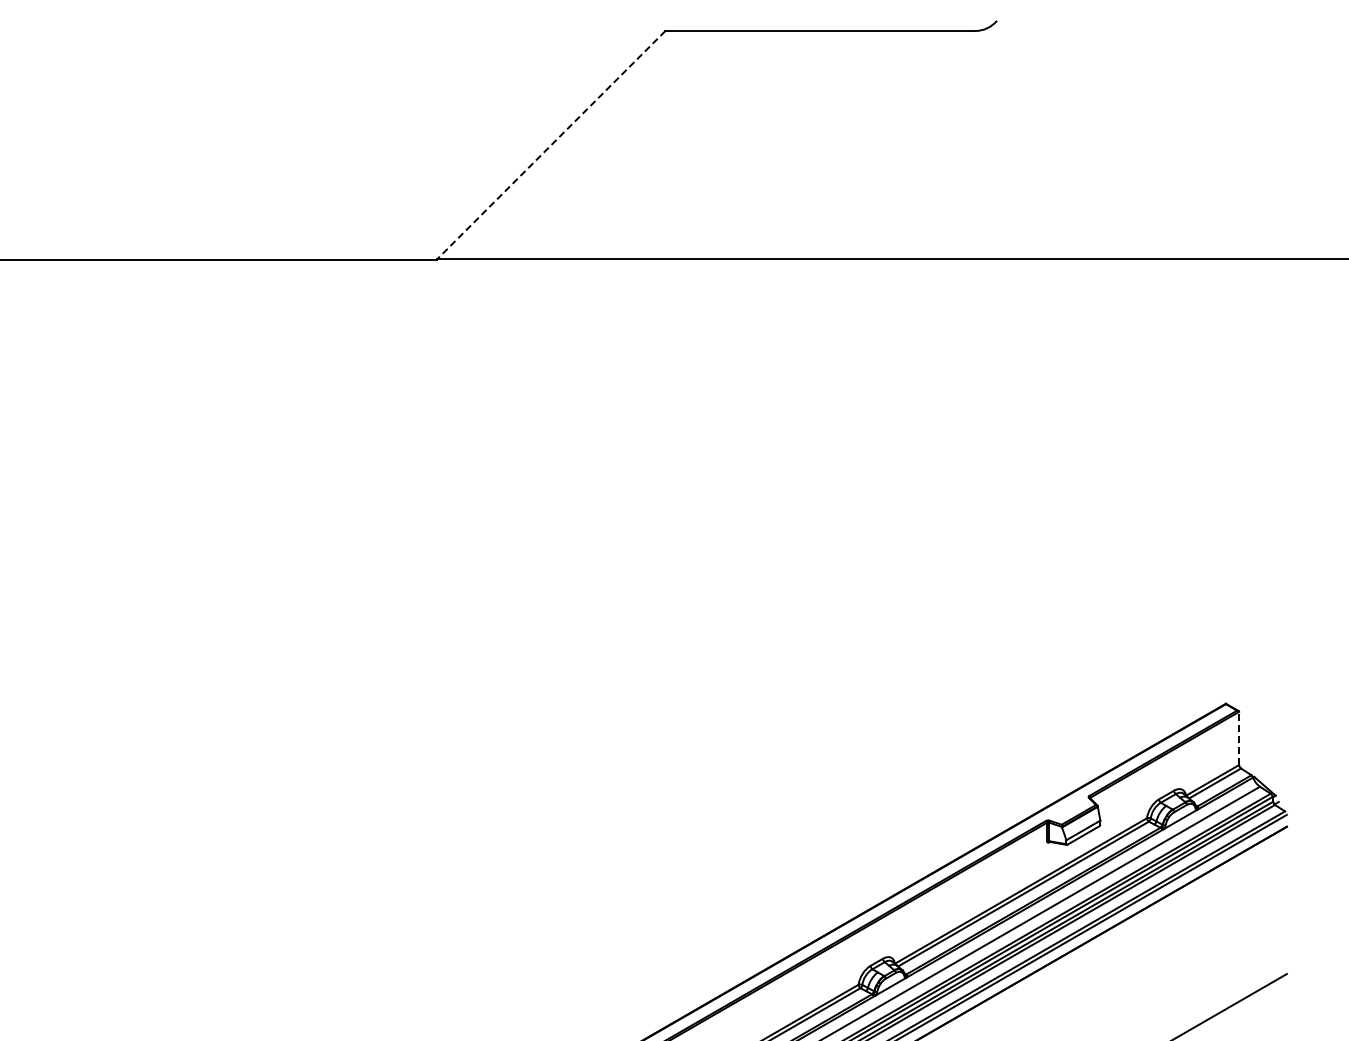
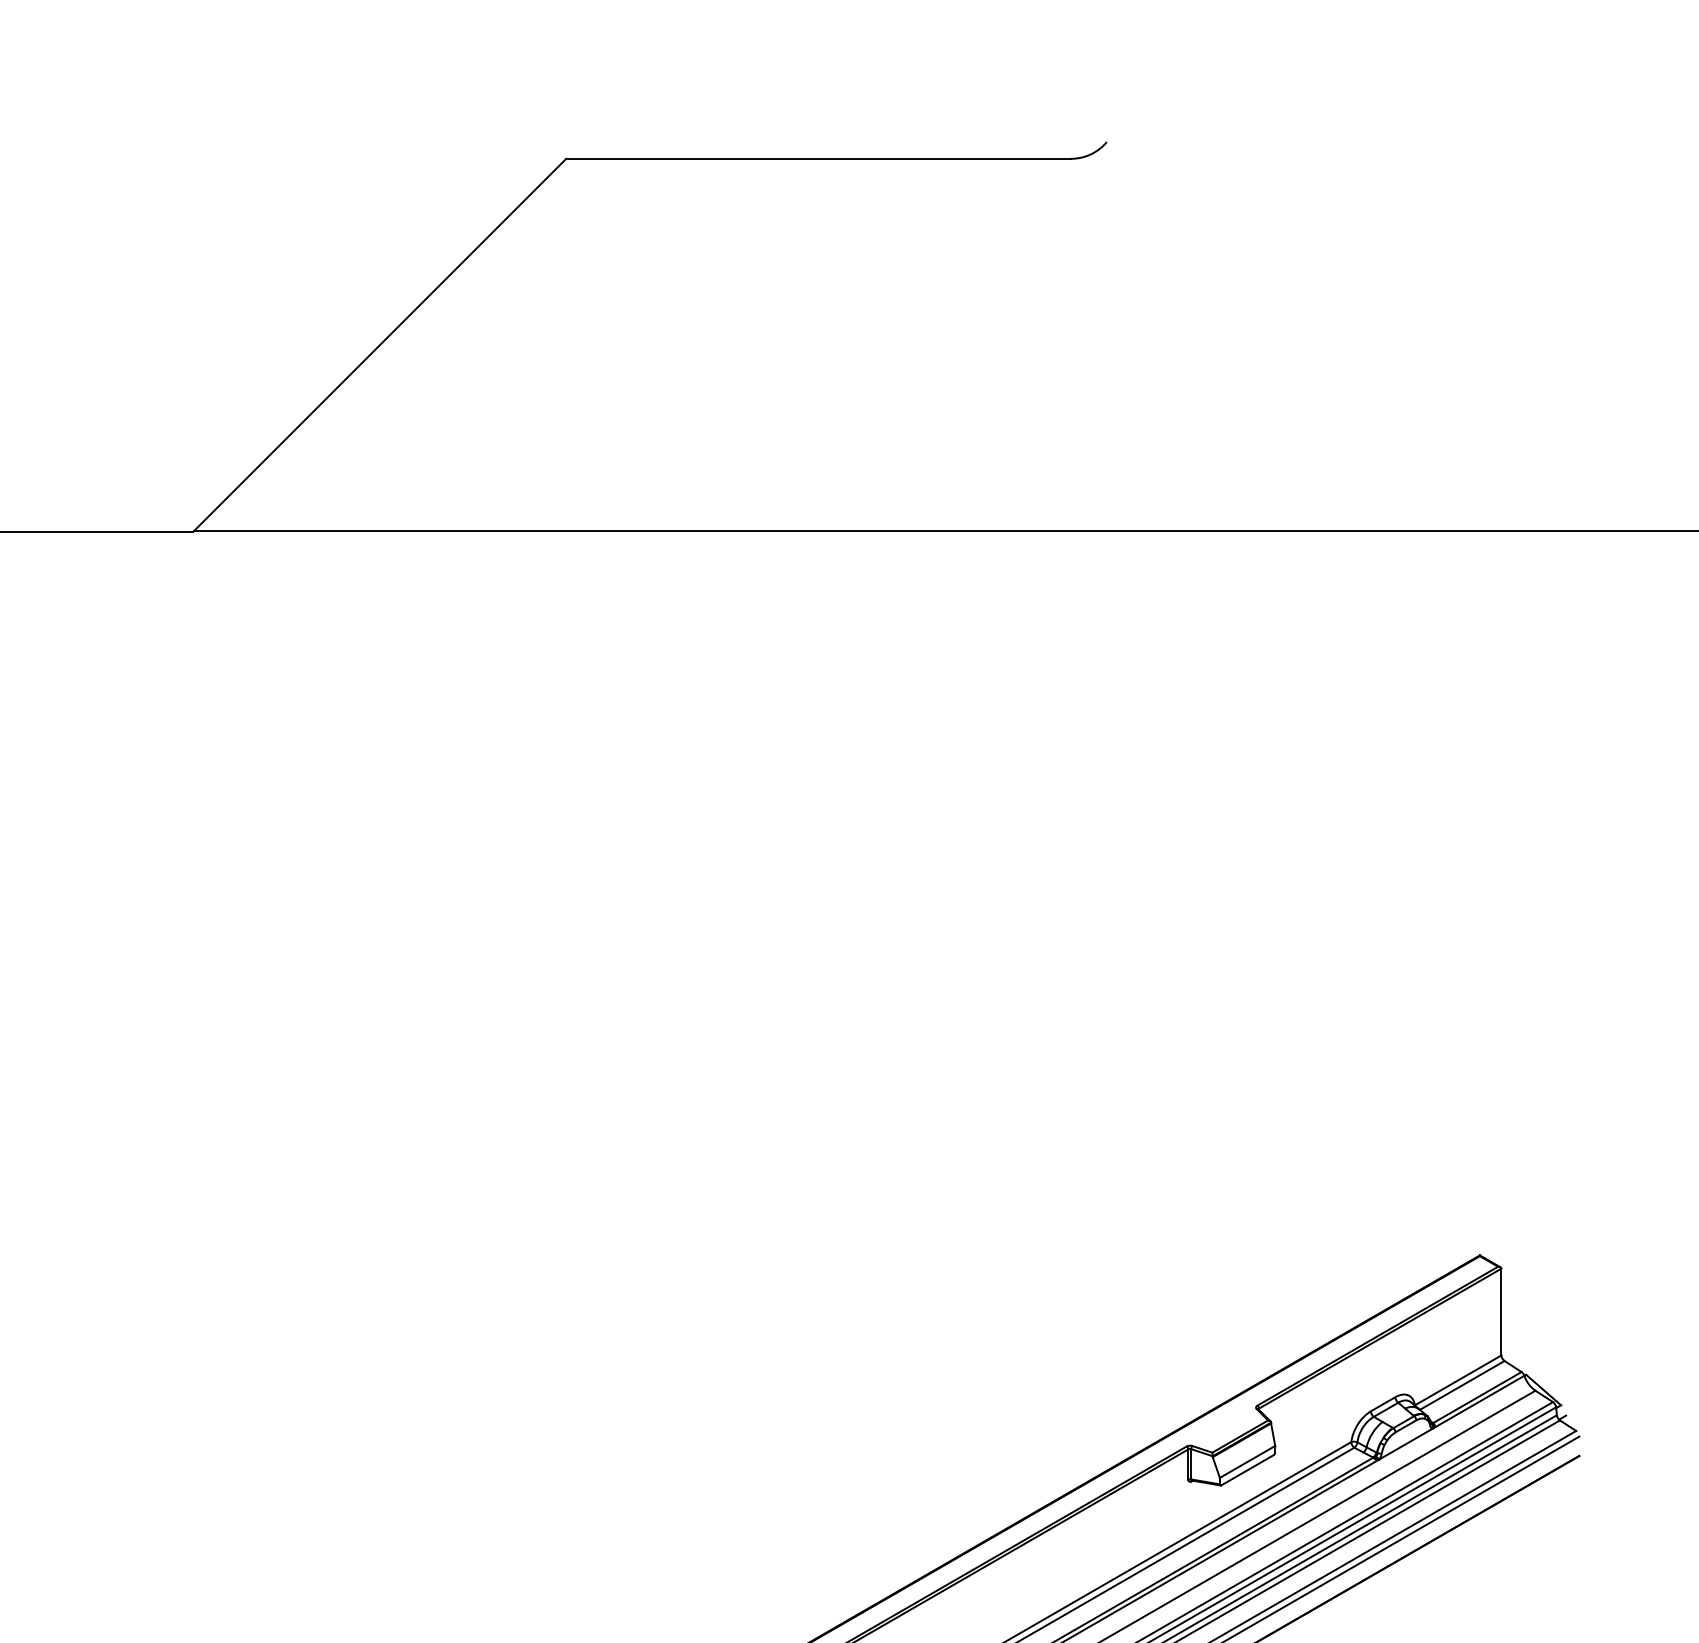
line: (551, 145) -> (380, 345), dashed -> solid
line: (1239, 738) -> (1502, 1312), dashed -> solid

